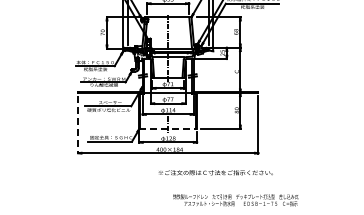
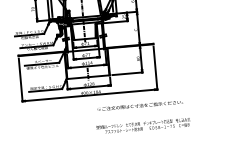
line: (78, 124) -> (20, 79), dashed -> solid
line: (168, 128) -> (88, 76), dashed -> solid
text: (215, 172) -> (139, 105), moved

